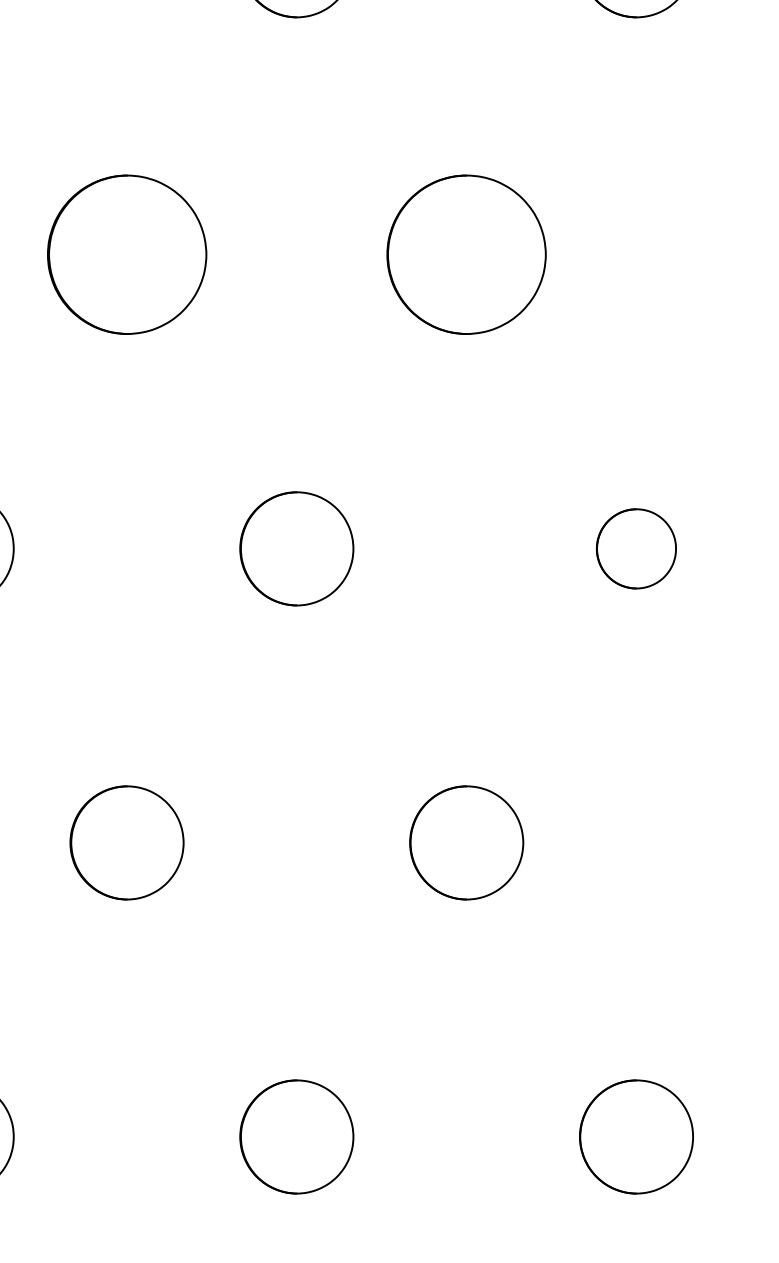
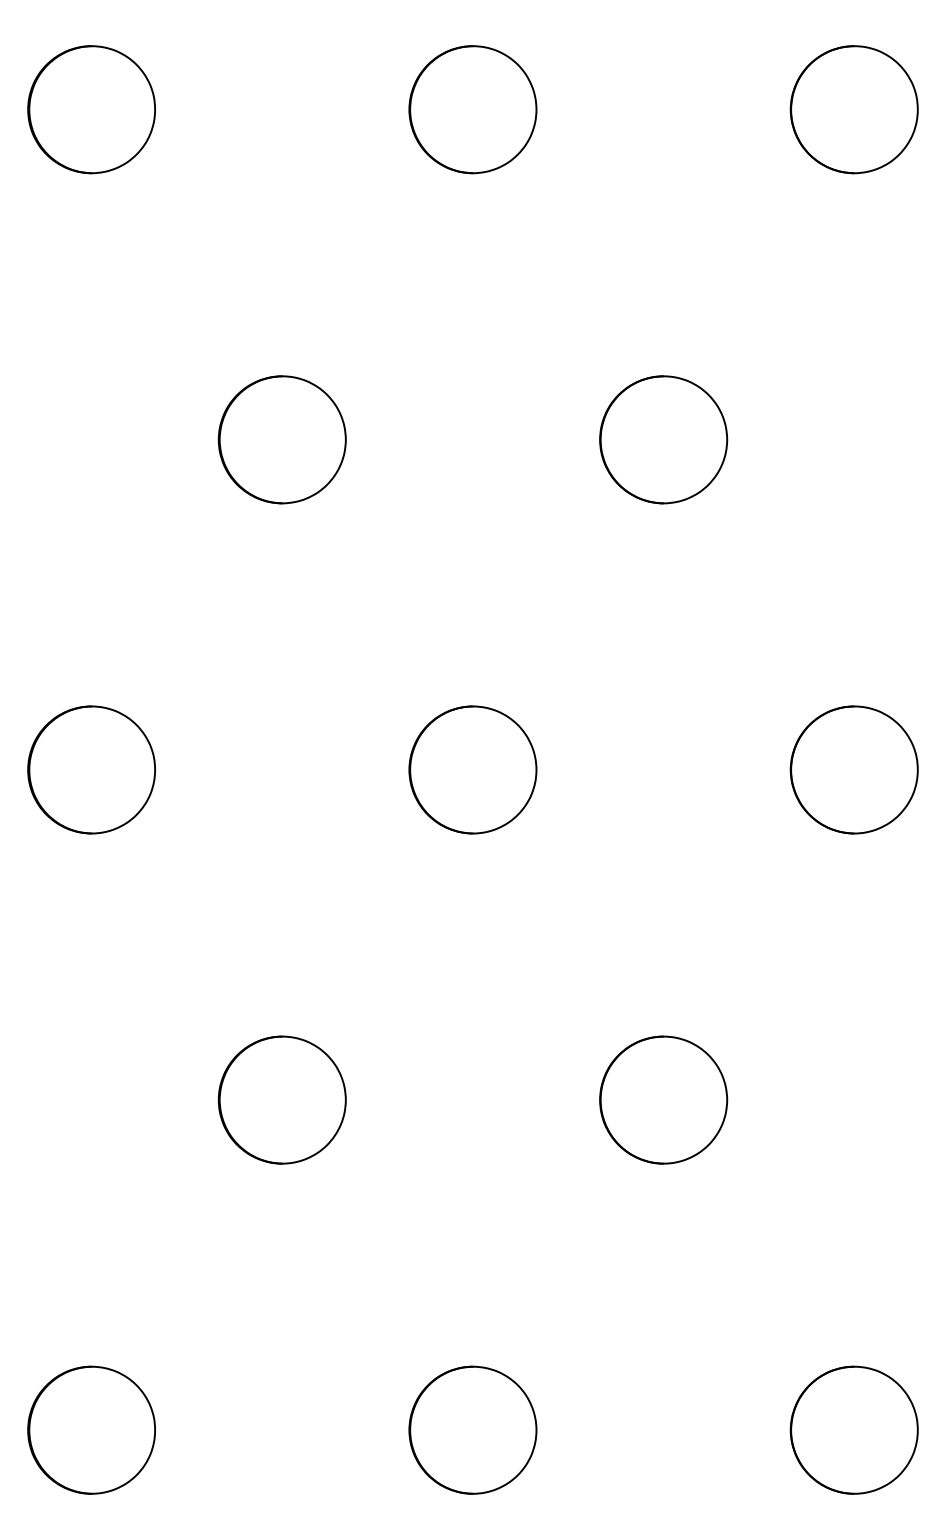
part: (126, 254) -> (281, 439), size x0.71
part: (466, 254) -> (663, 439), size x0.71
part: (635, 548) -> (853, 769), size x1.43

